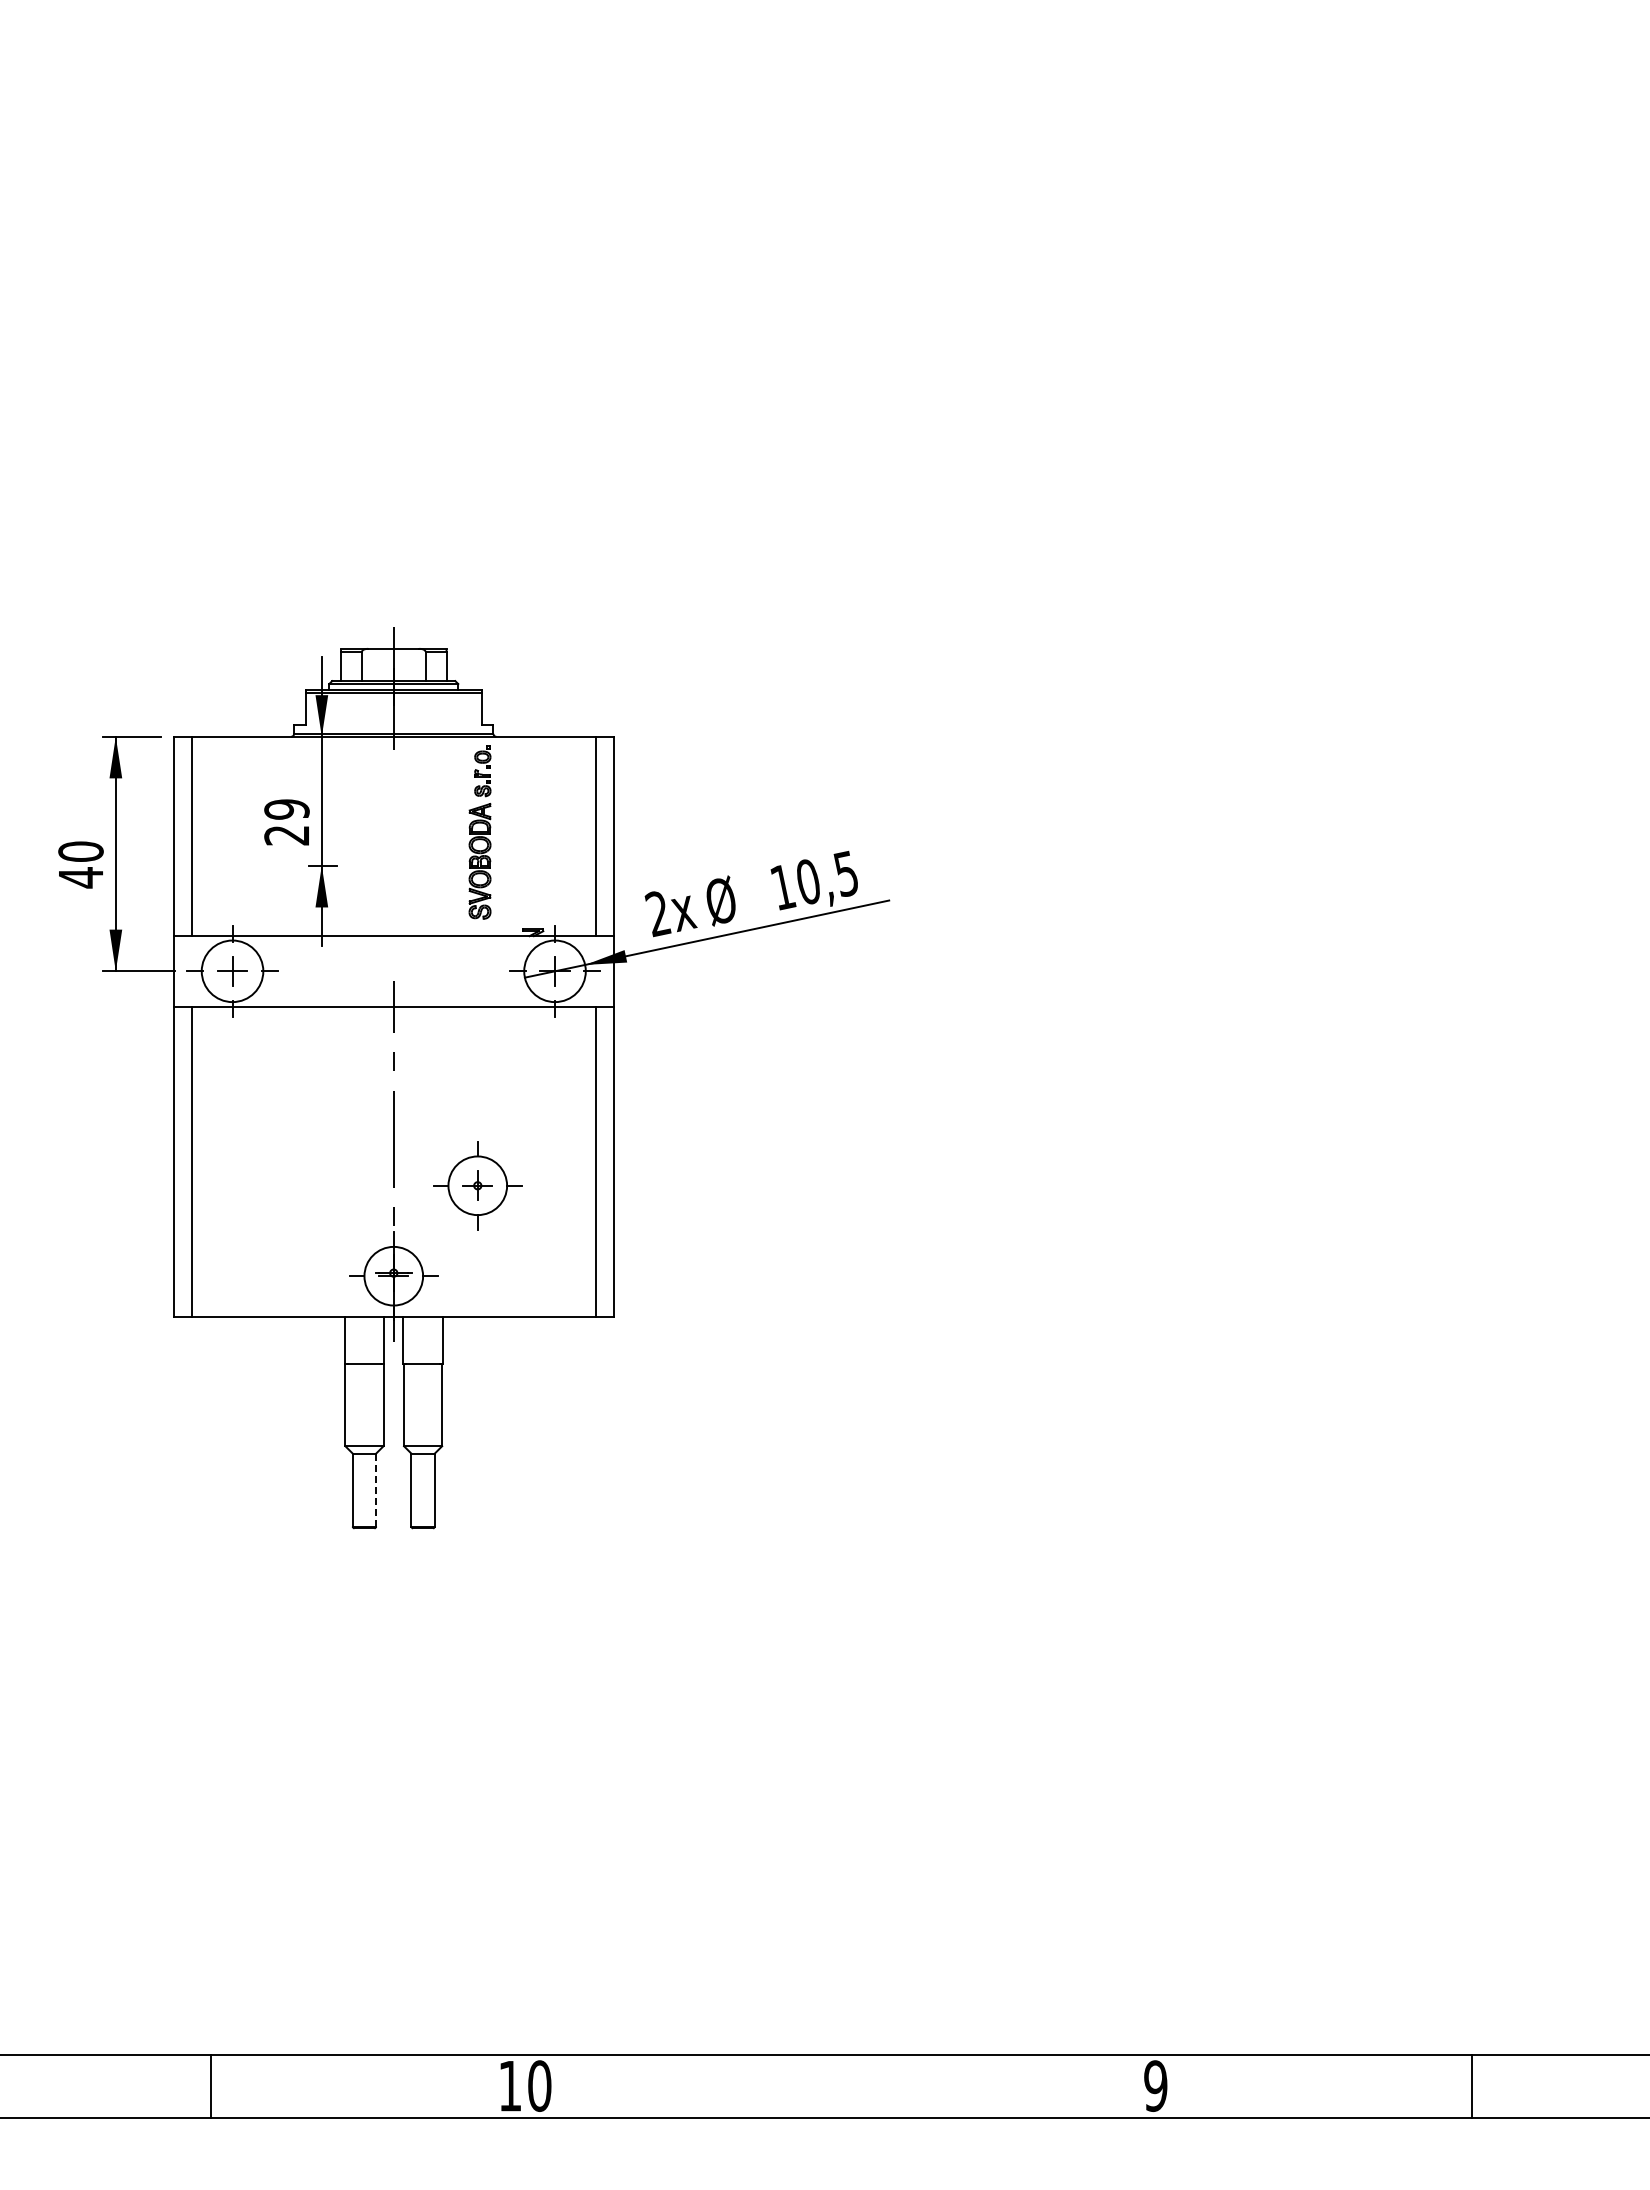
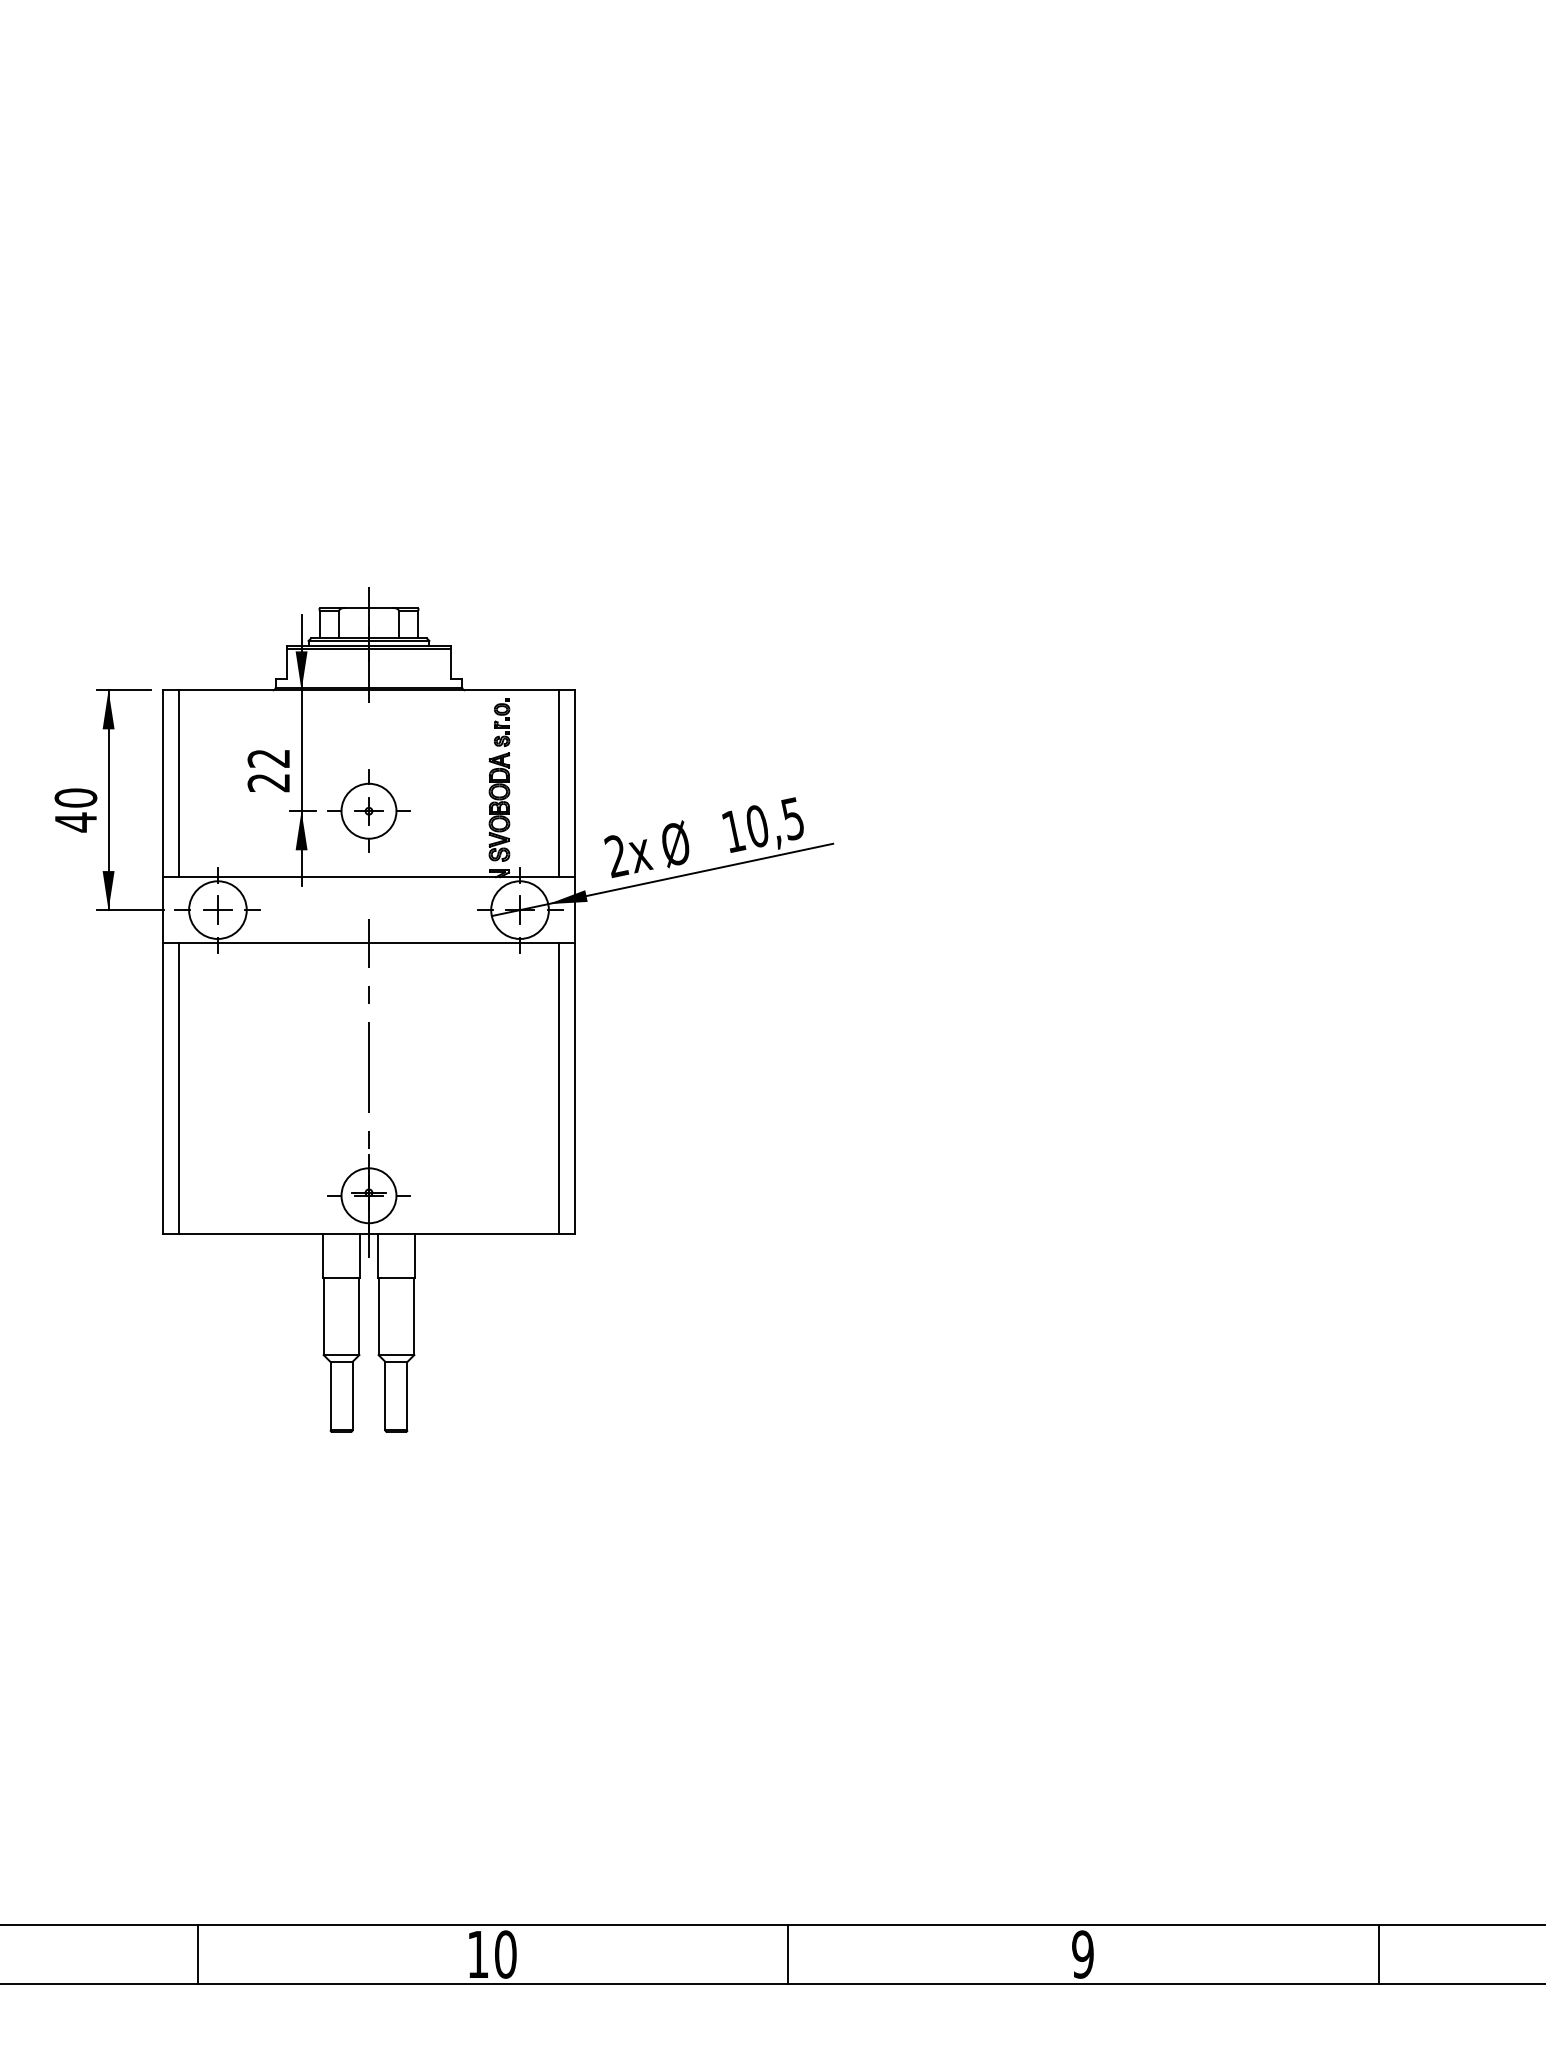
text: (286, 809) -> (268, 758), 29 -> 22
part: (479, 832) -> (498, 780), moved
part: (477, 1185) -> (368, 810), moved
line: (376, 1489) -> (352, 1395), dashed -> solid
line: (841, 2085) -> (788, 1953), added

